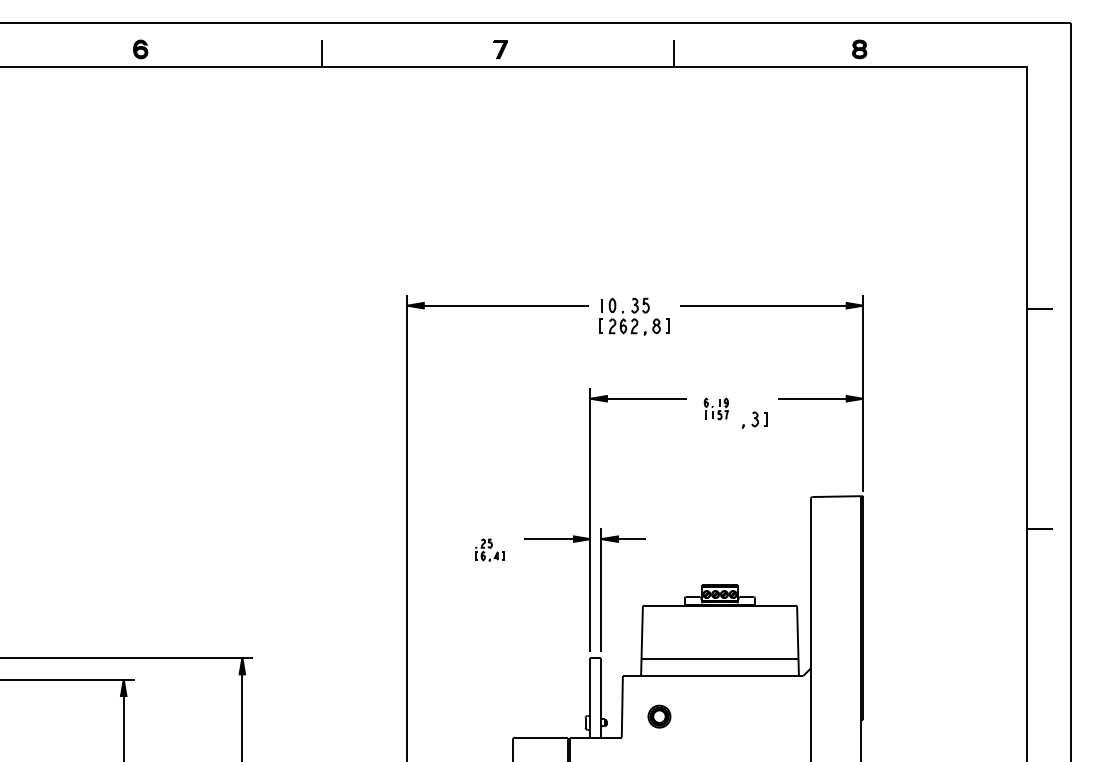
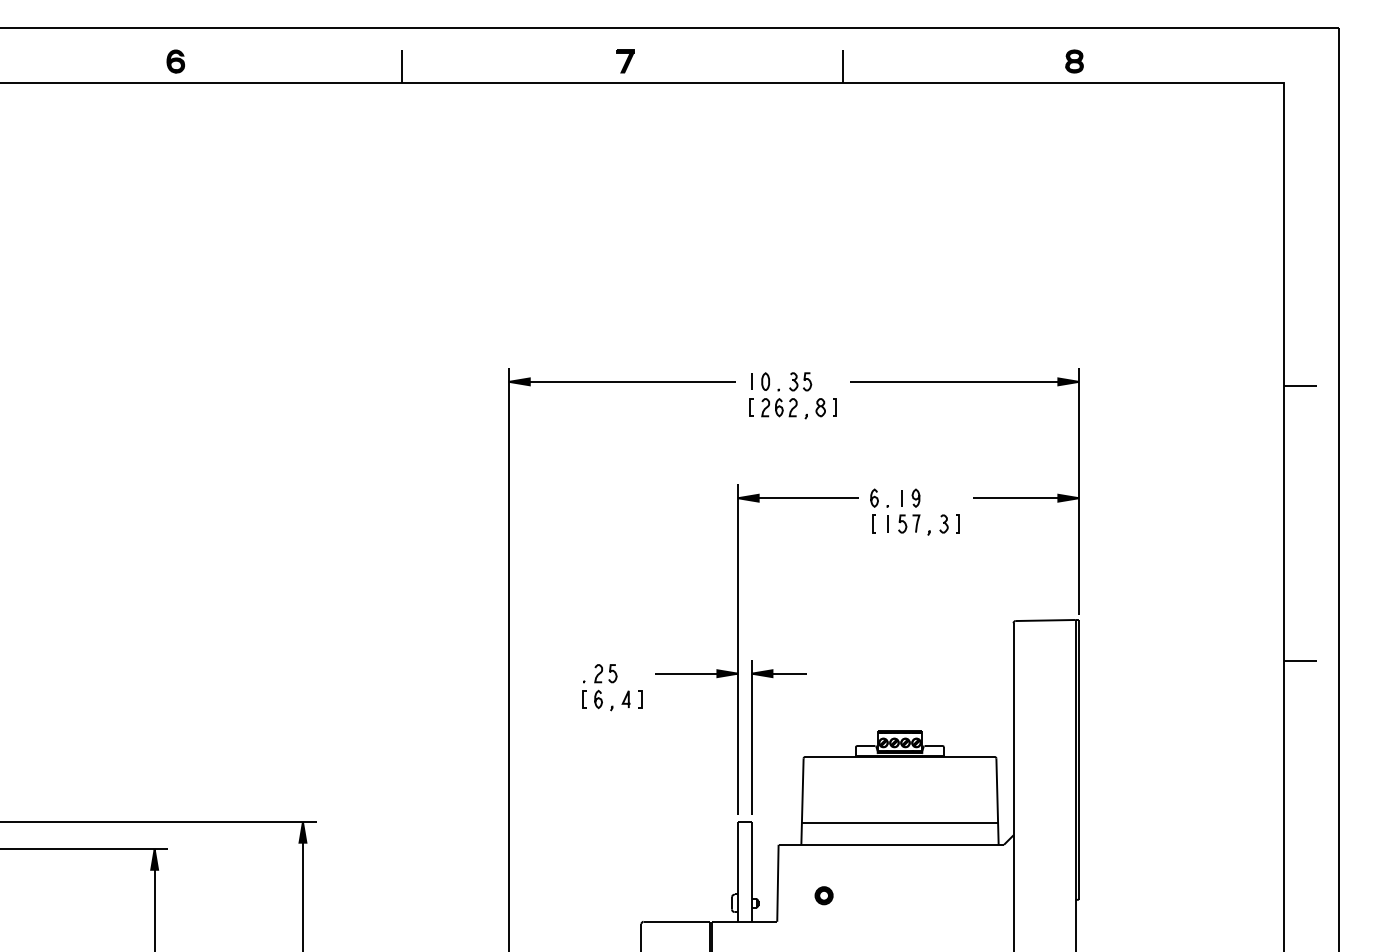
part: (716, 408) -> (895, 510), size x1.67
part: (489, 550) -> (611, 687), size x1.67
part: (658, 716) -> (823, 895), size x0.62

